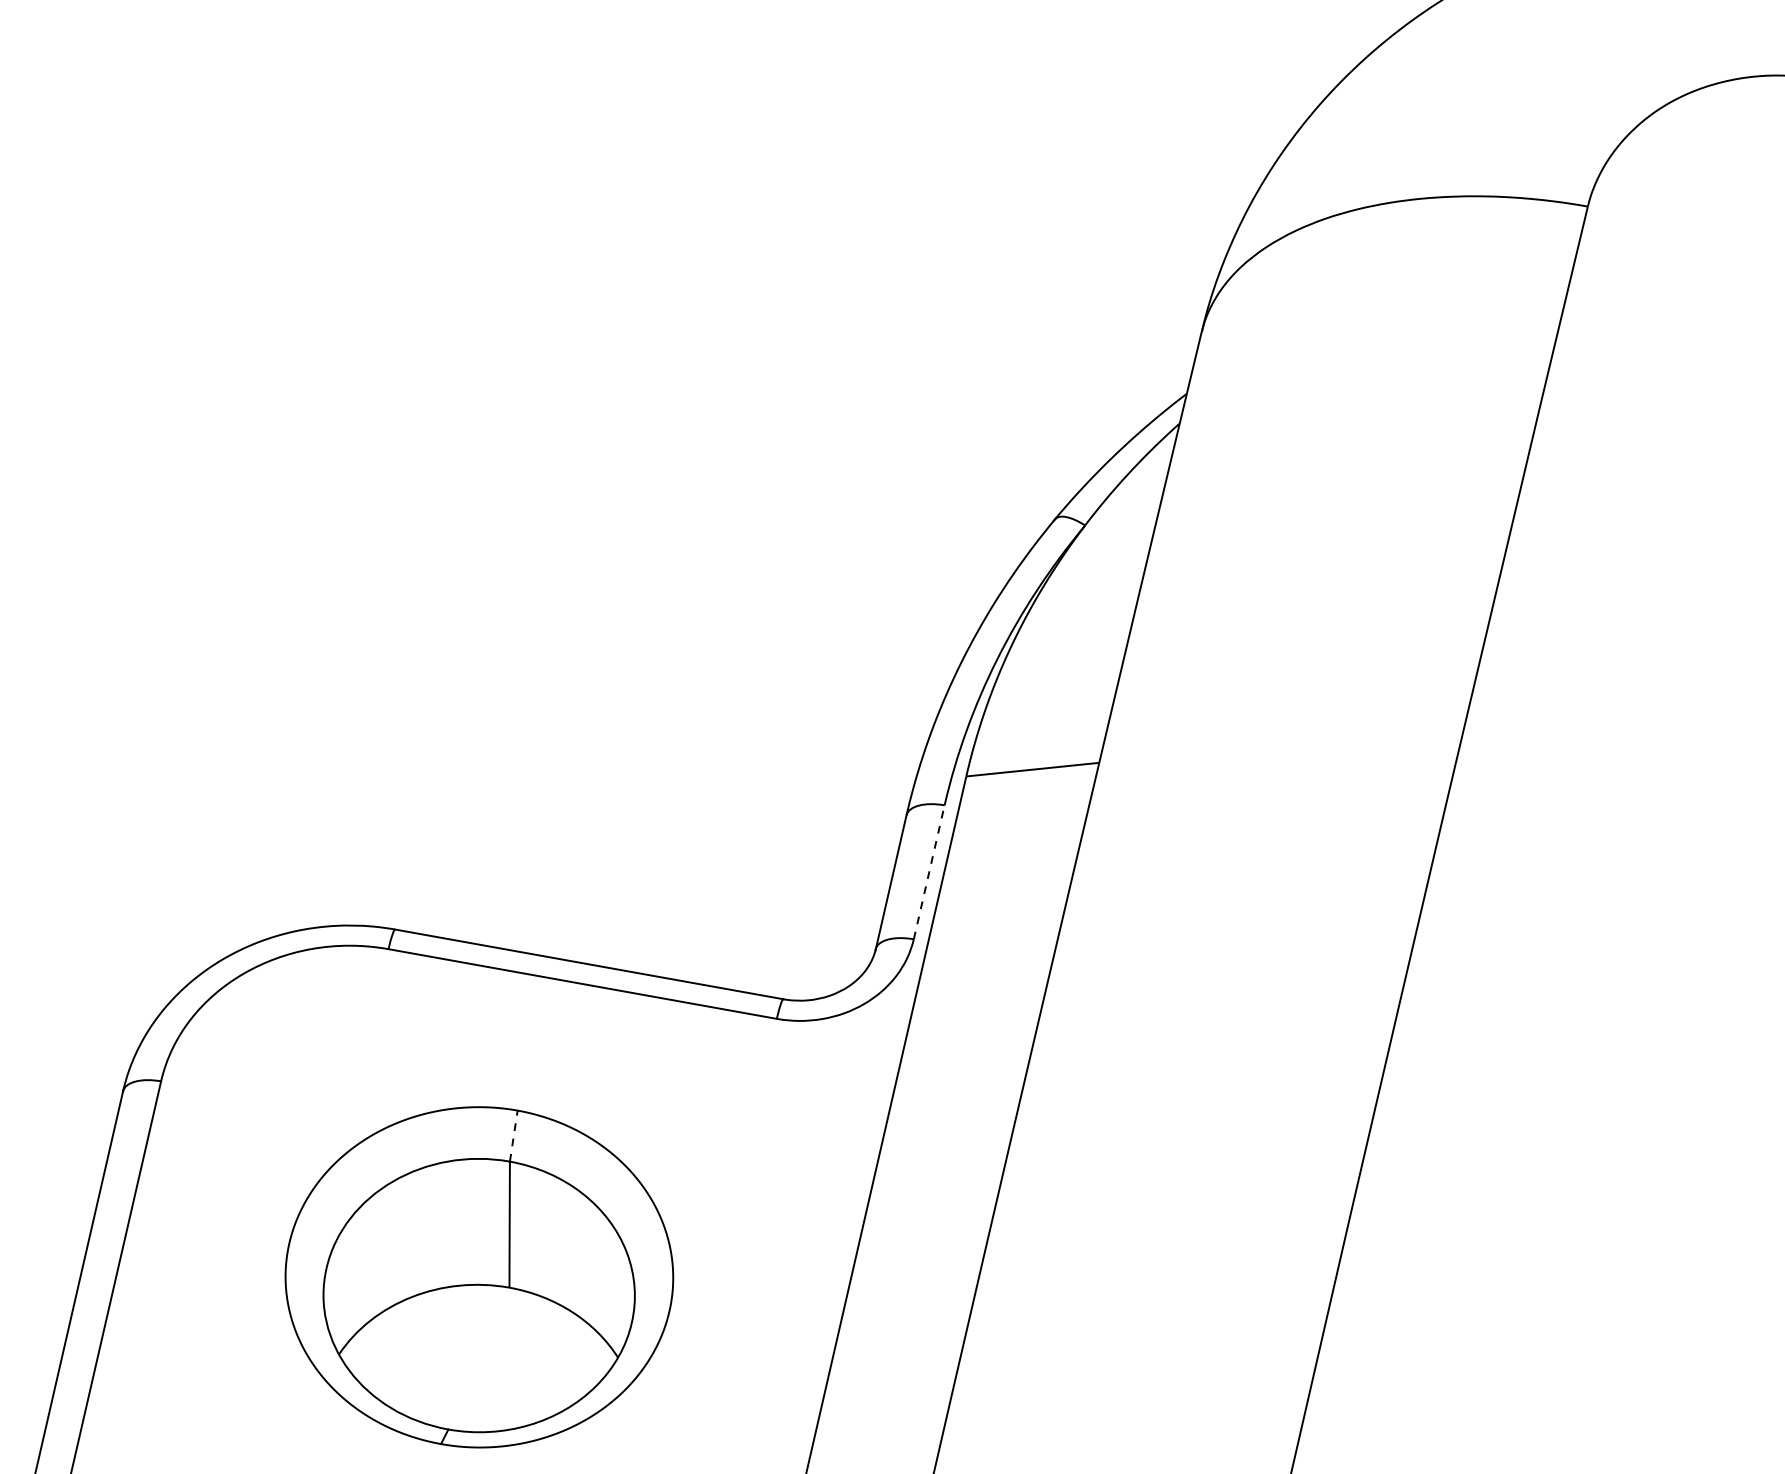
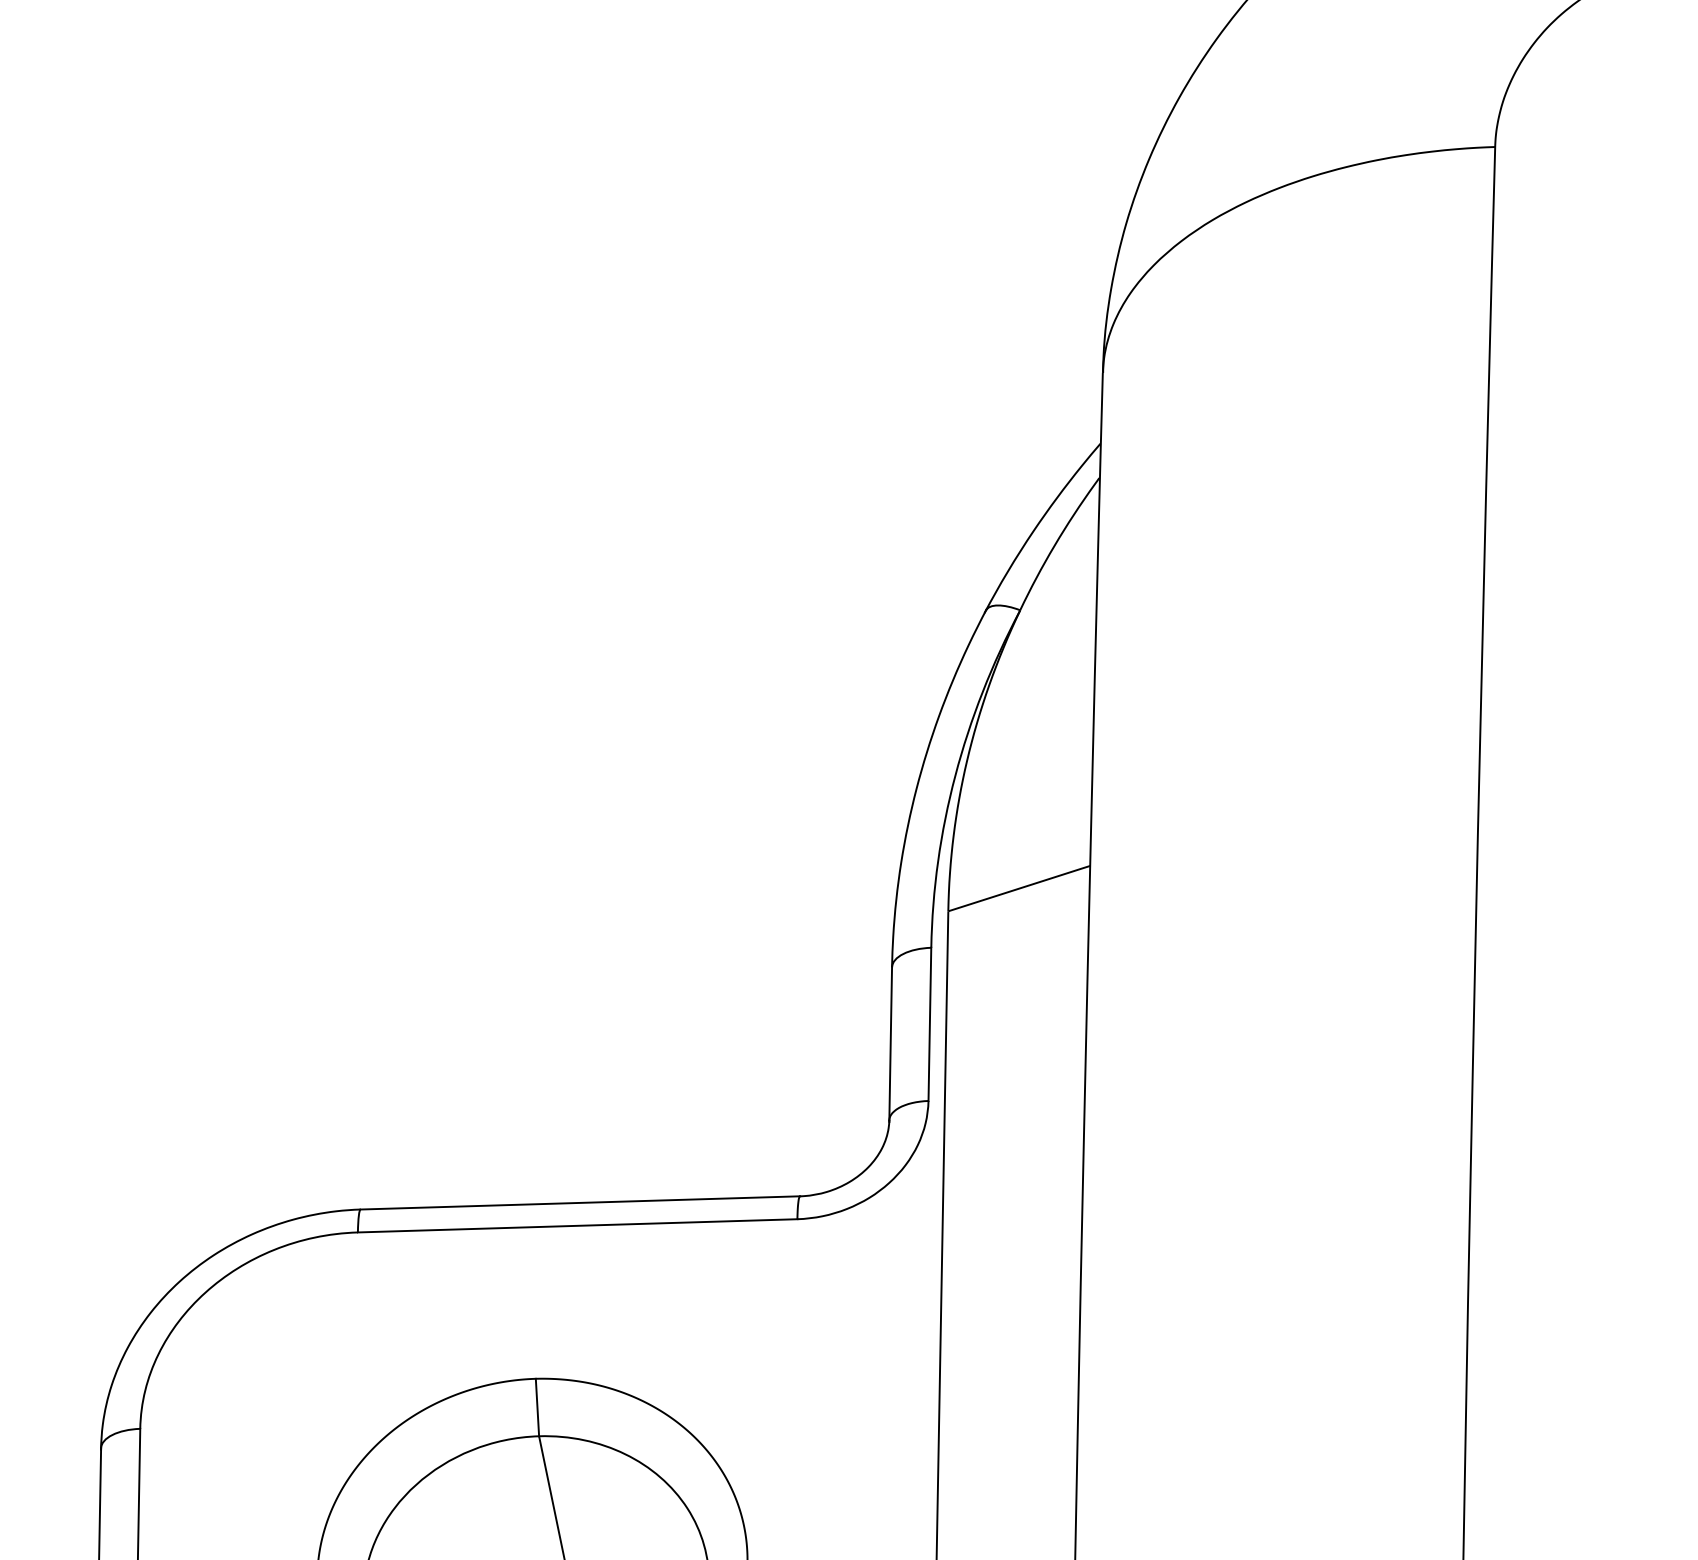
line: (929, 872) -> (930, 1024), dashed -> solid
line: (513, 1136) -> (537, 1408), dashed -> solid

